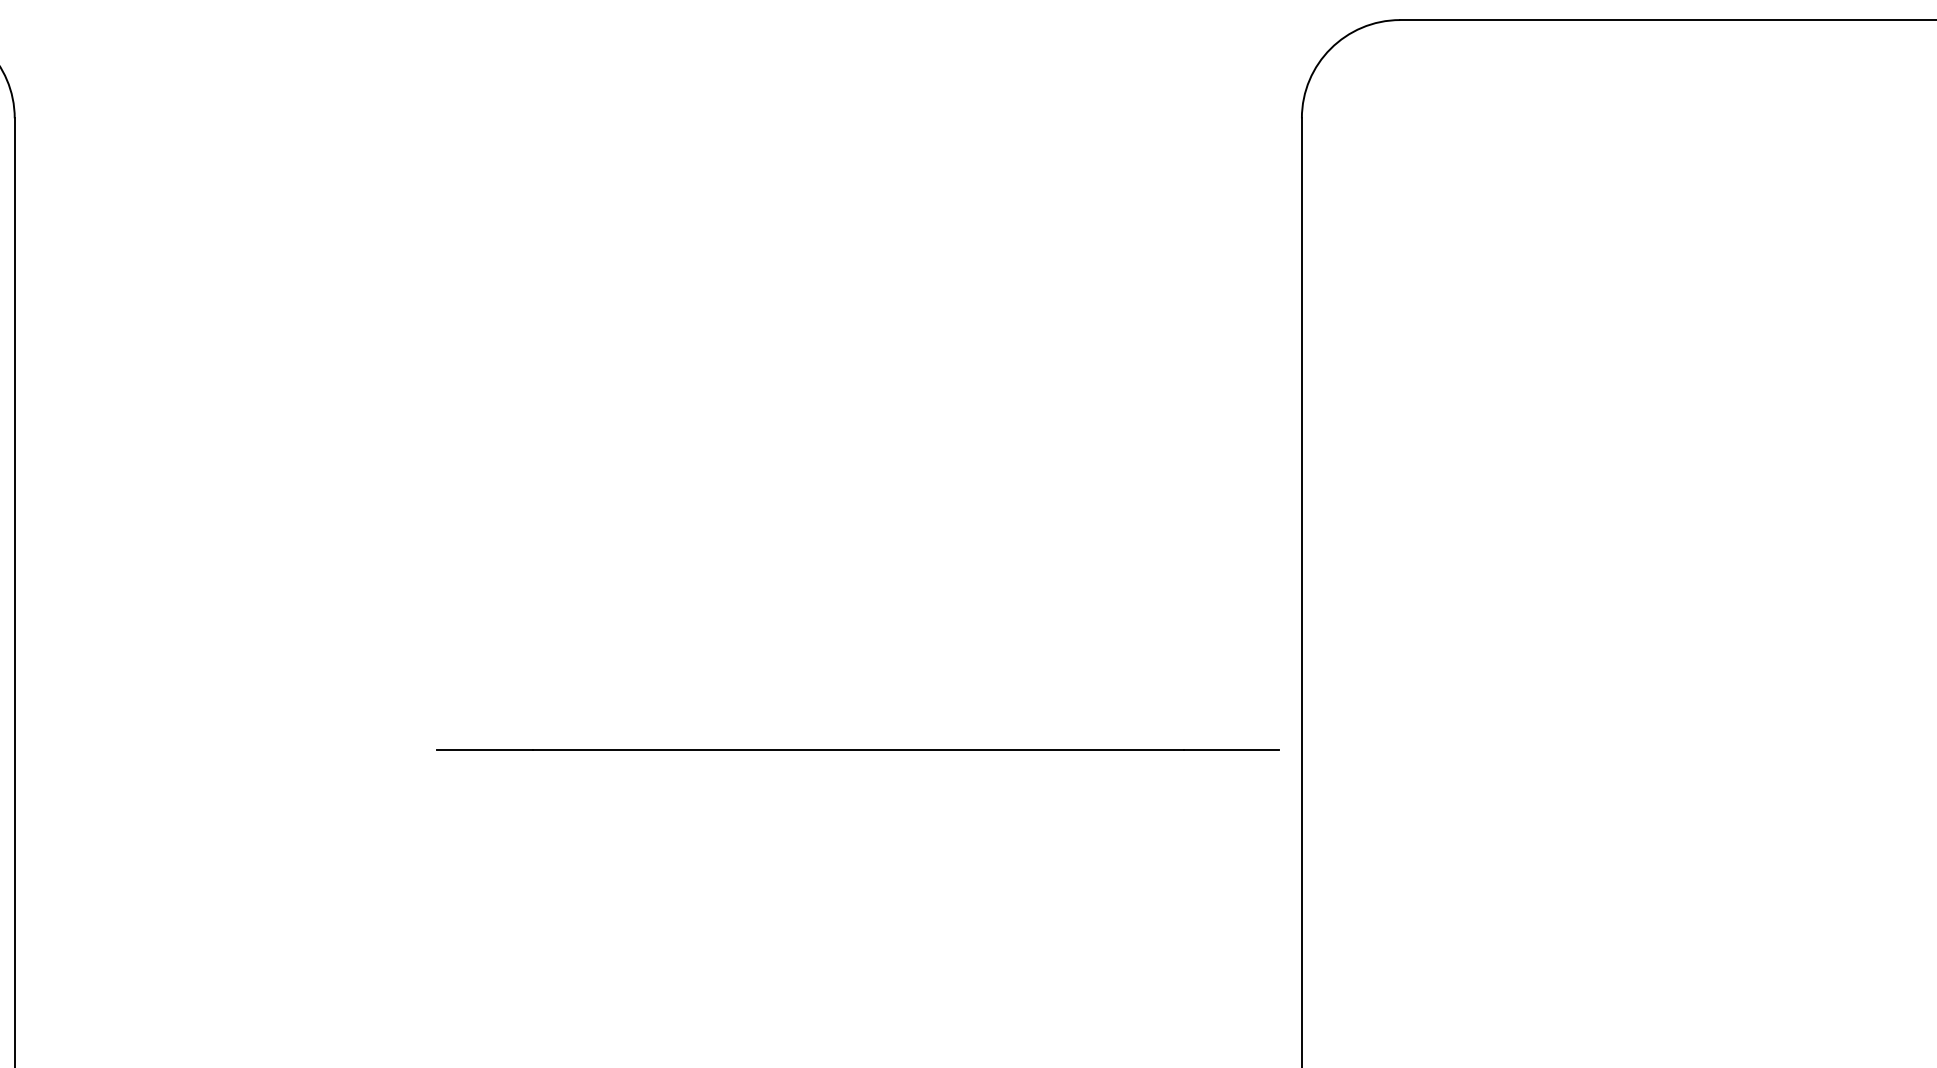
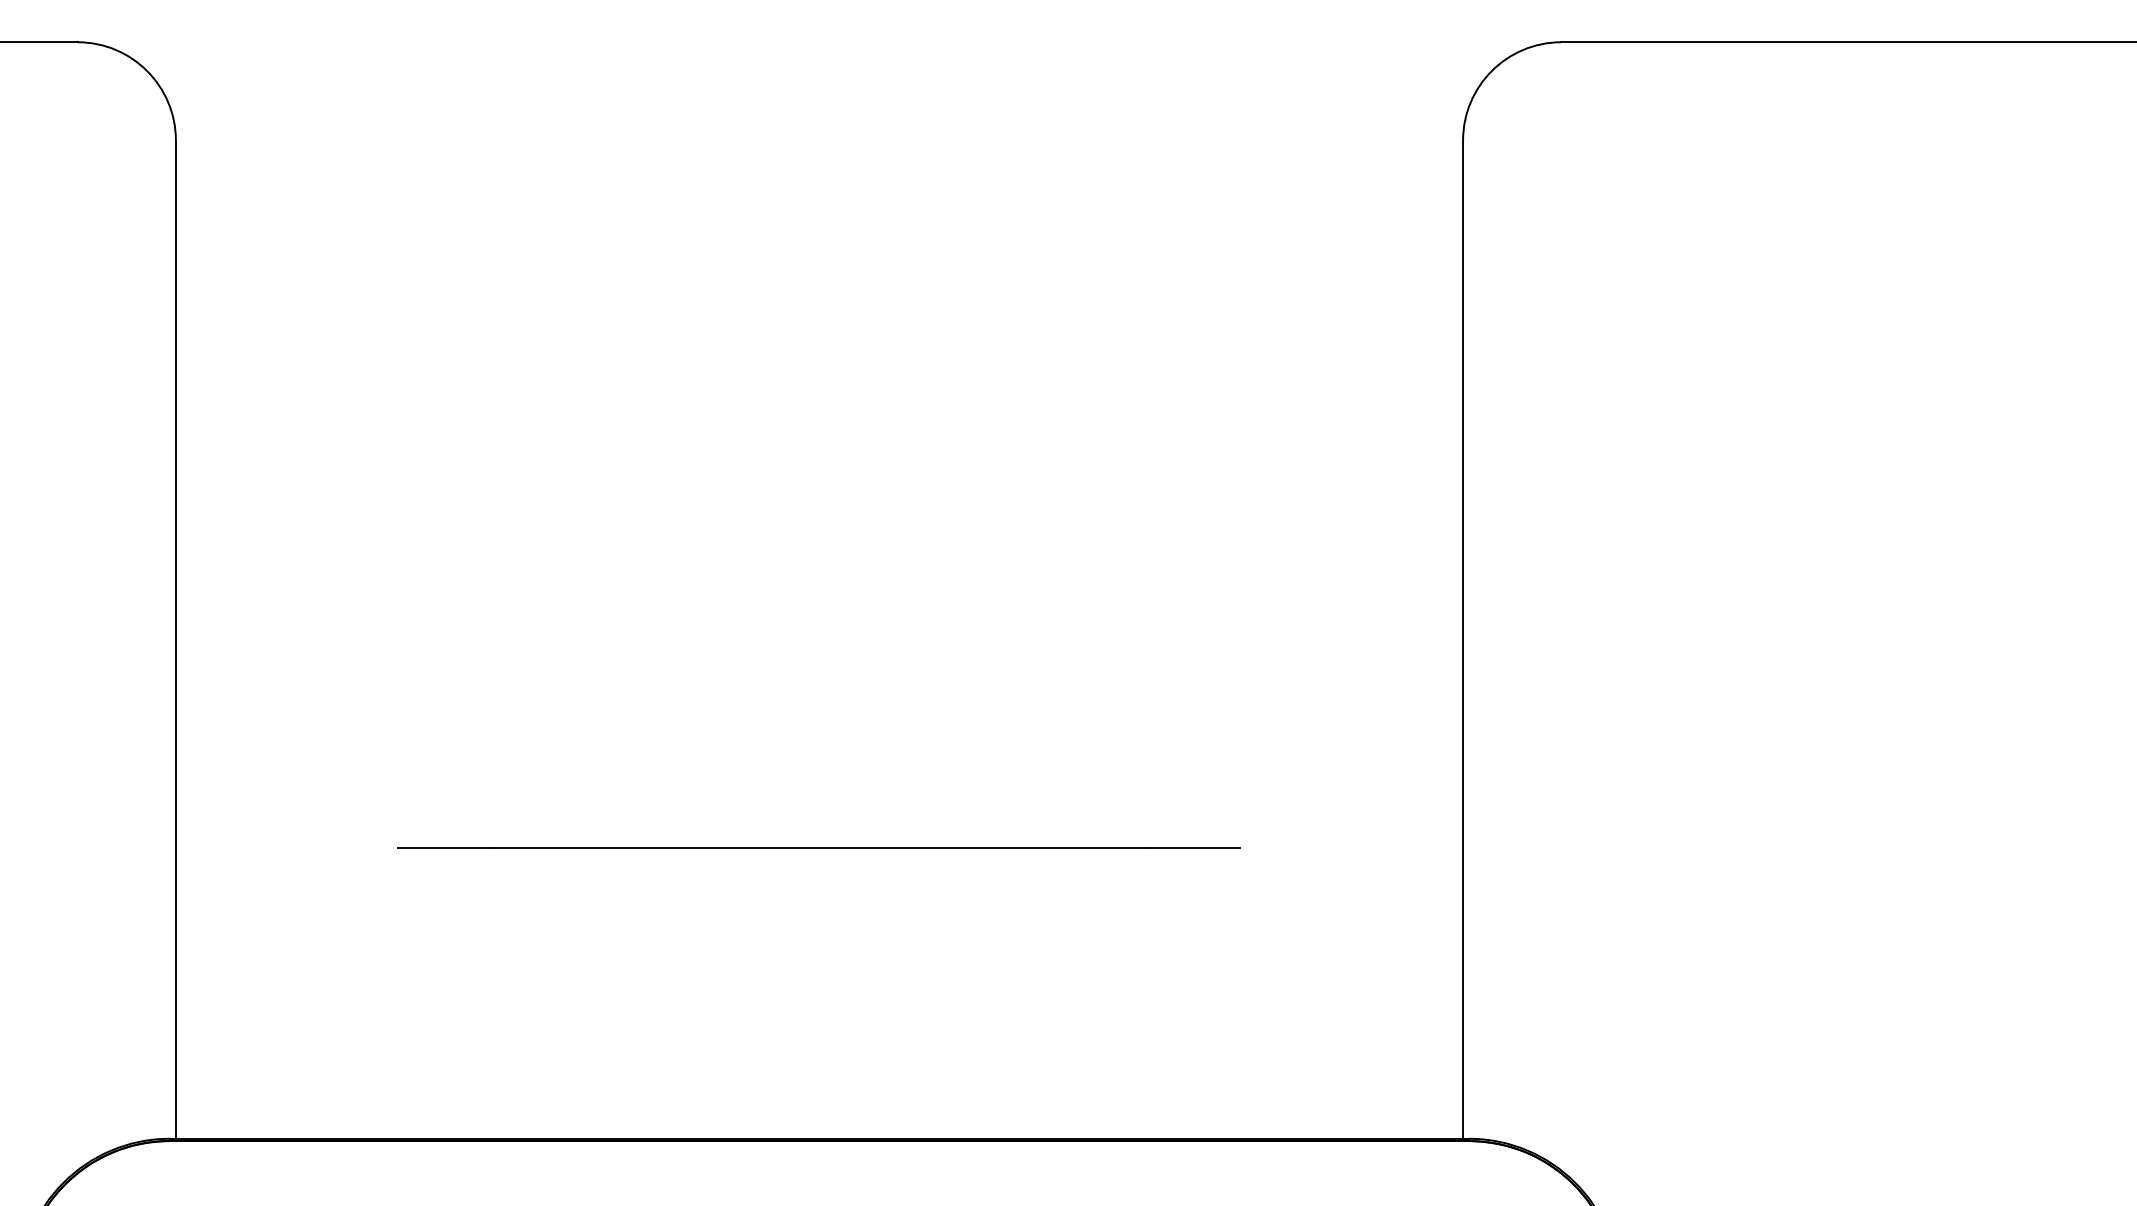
line: (857, 749) -> (818, 847), moved

